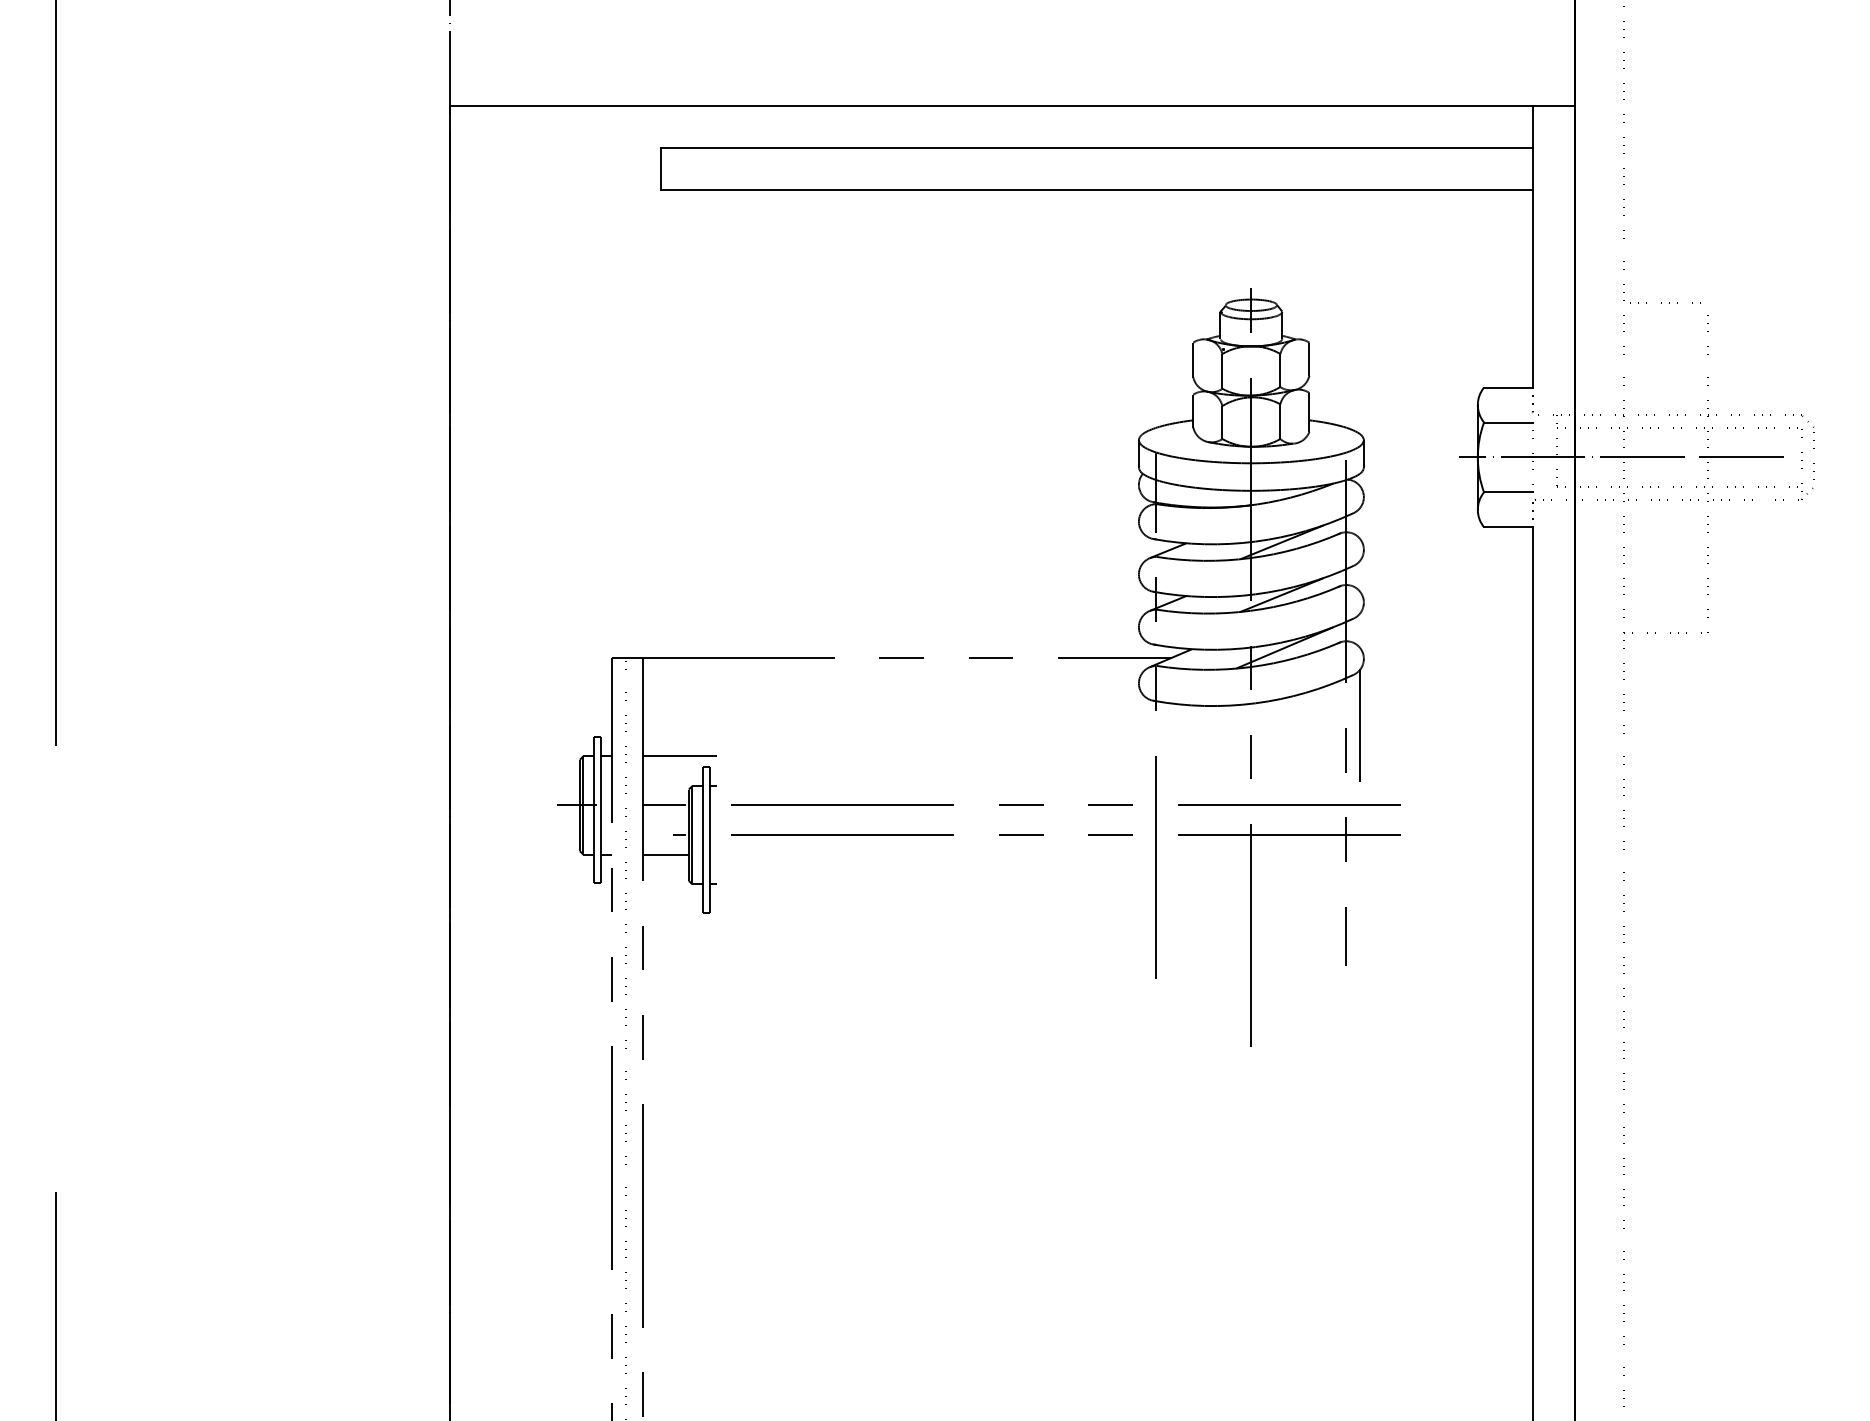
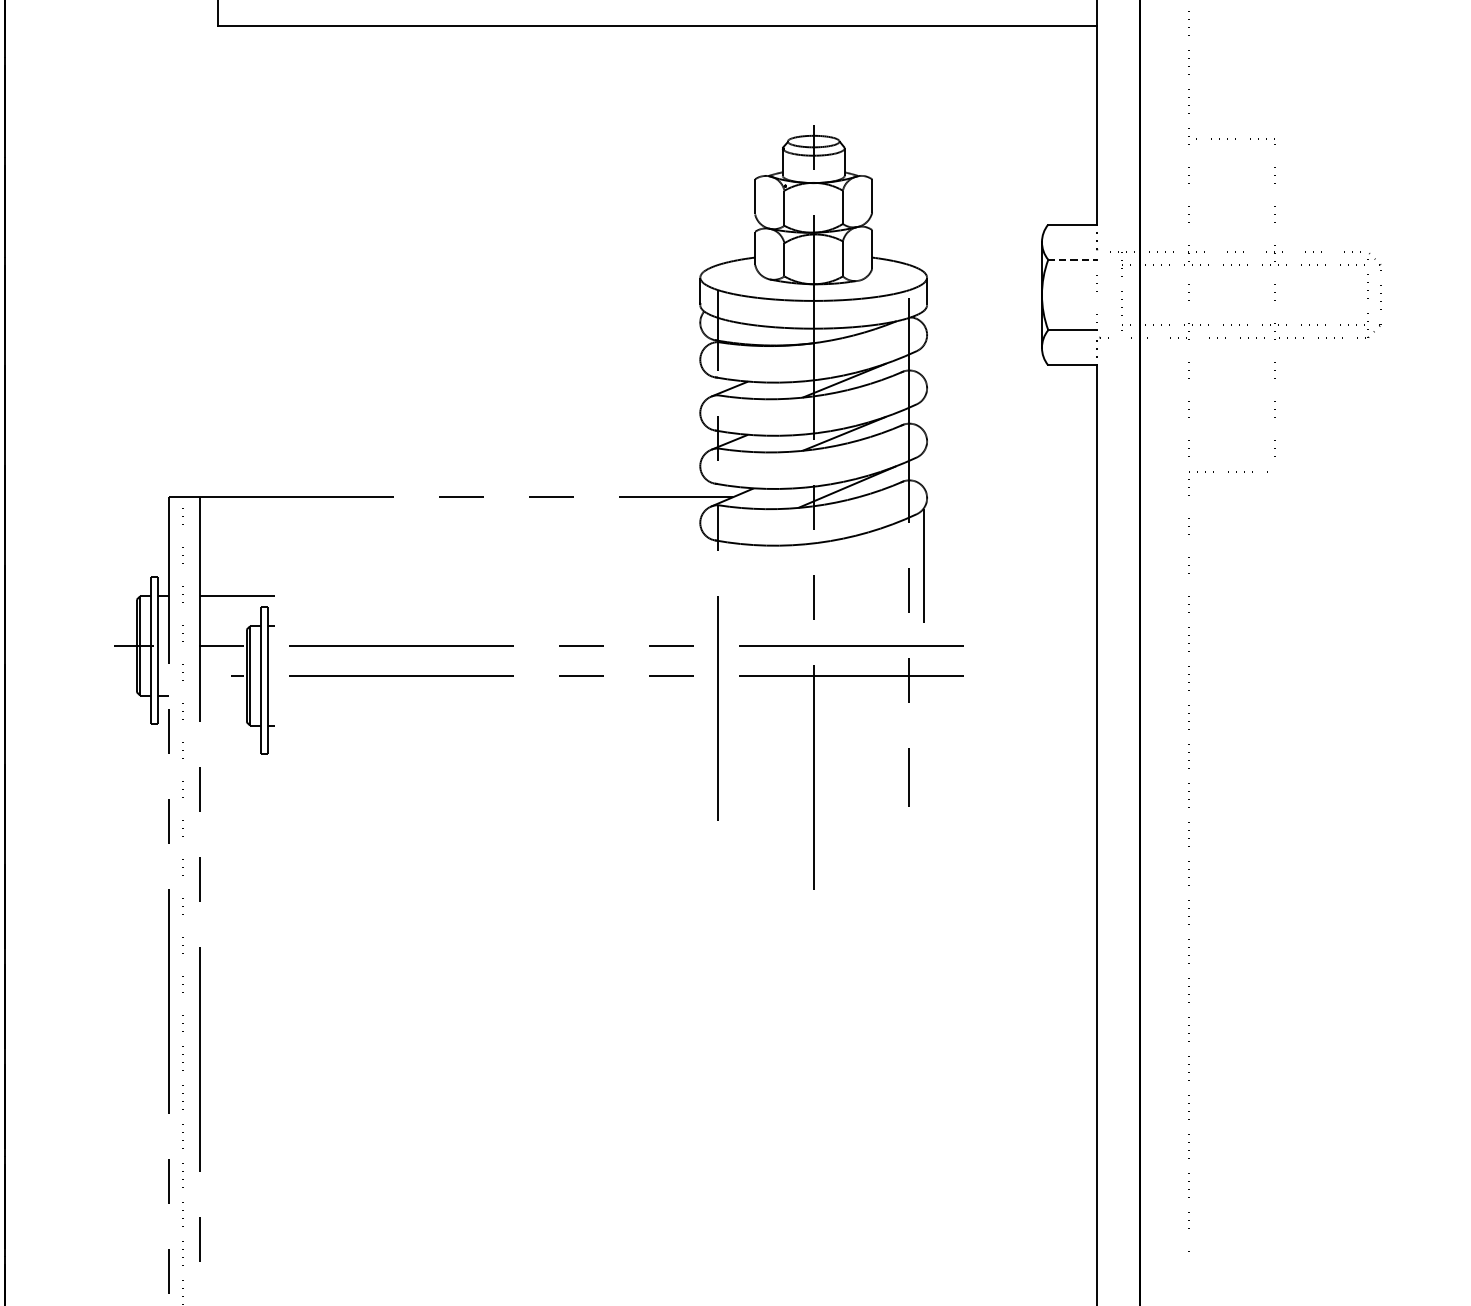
line: (1508, 422) -> (1072, 259), solid -> dashed
line: (1620, 457) -> (1185, 295), removed
line: (665, 854) -> (222, 695), removed

